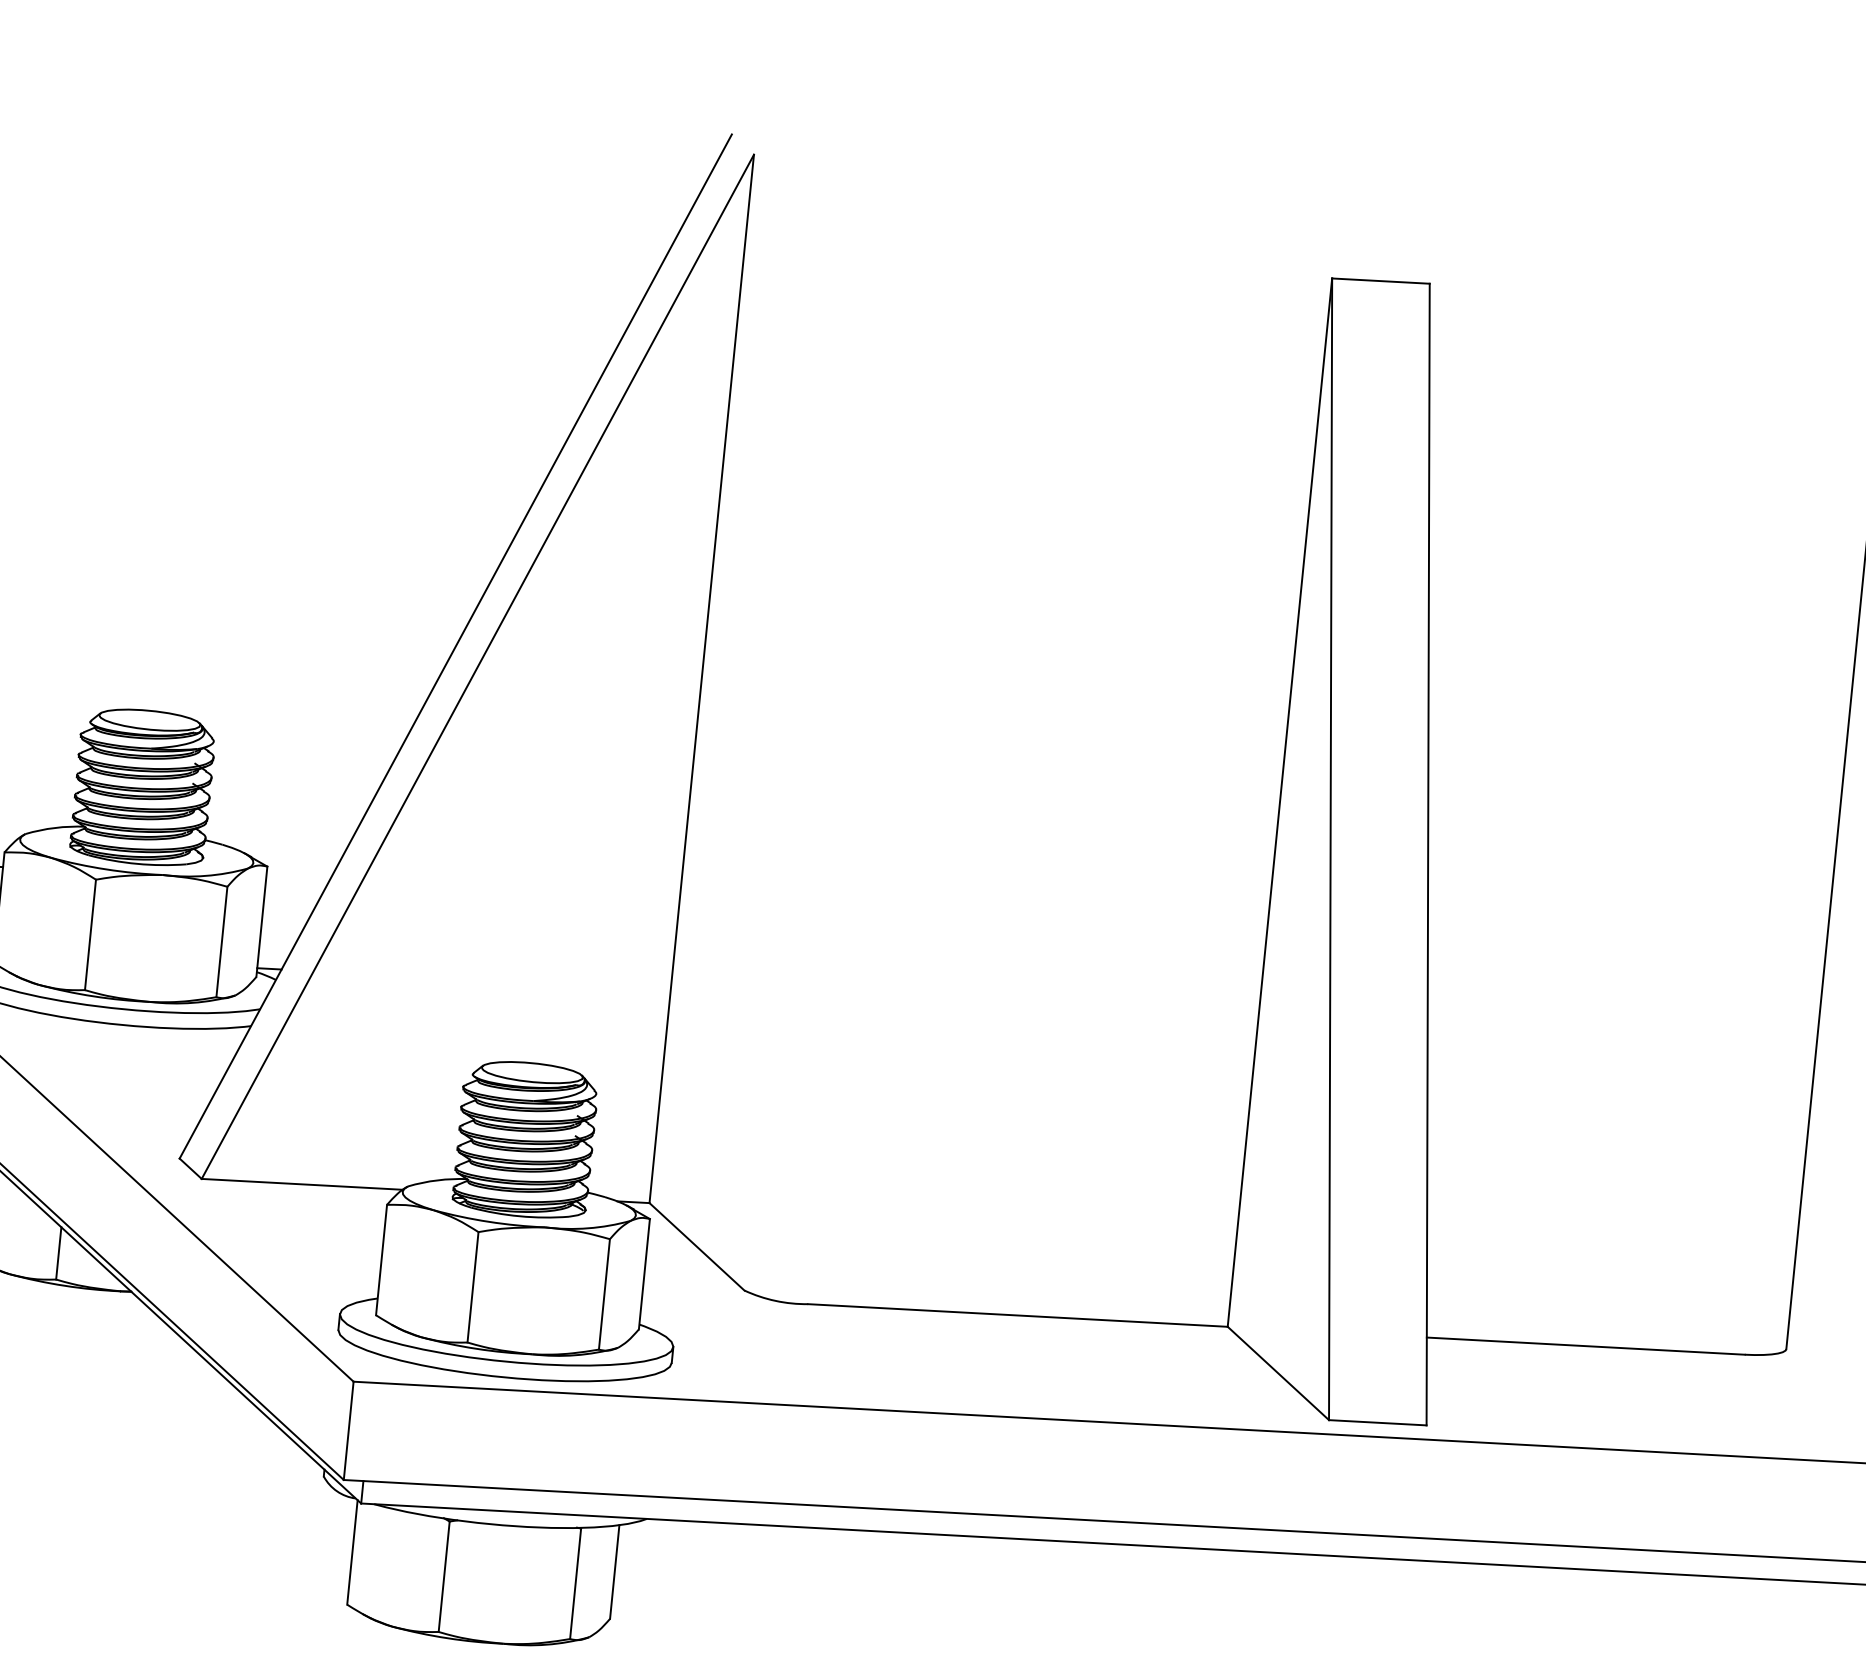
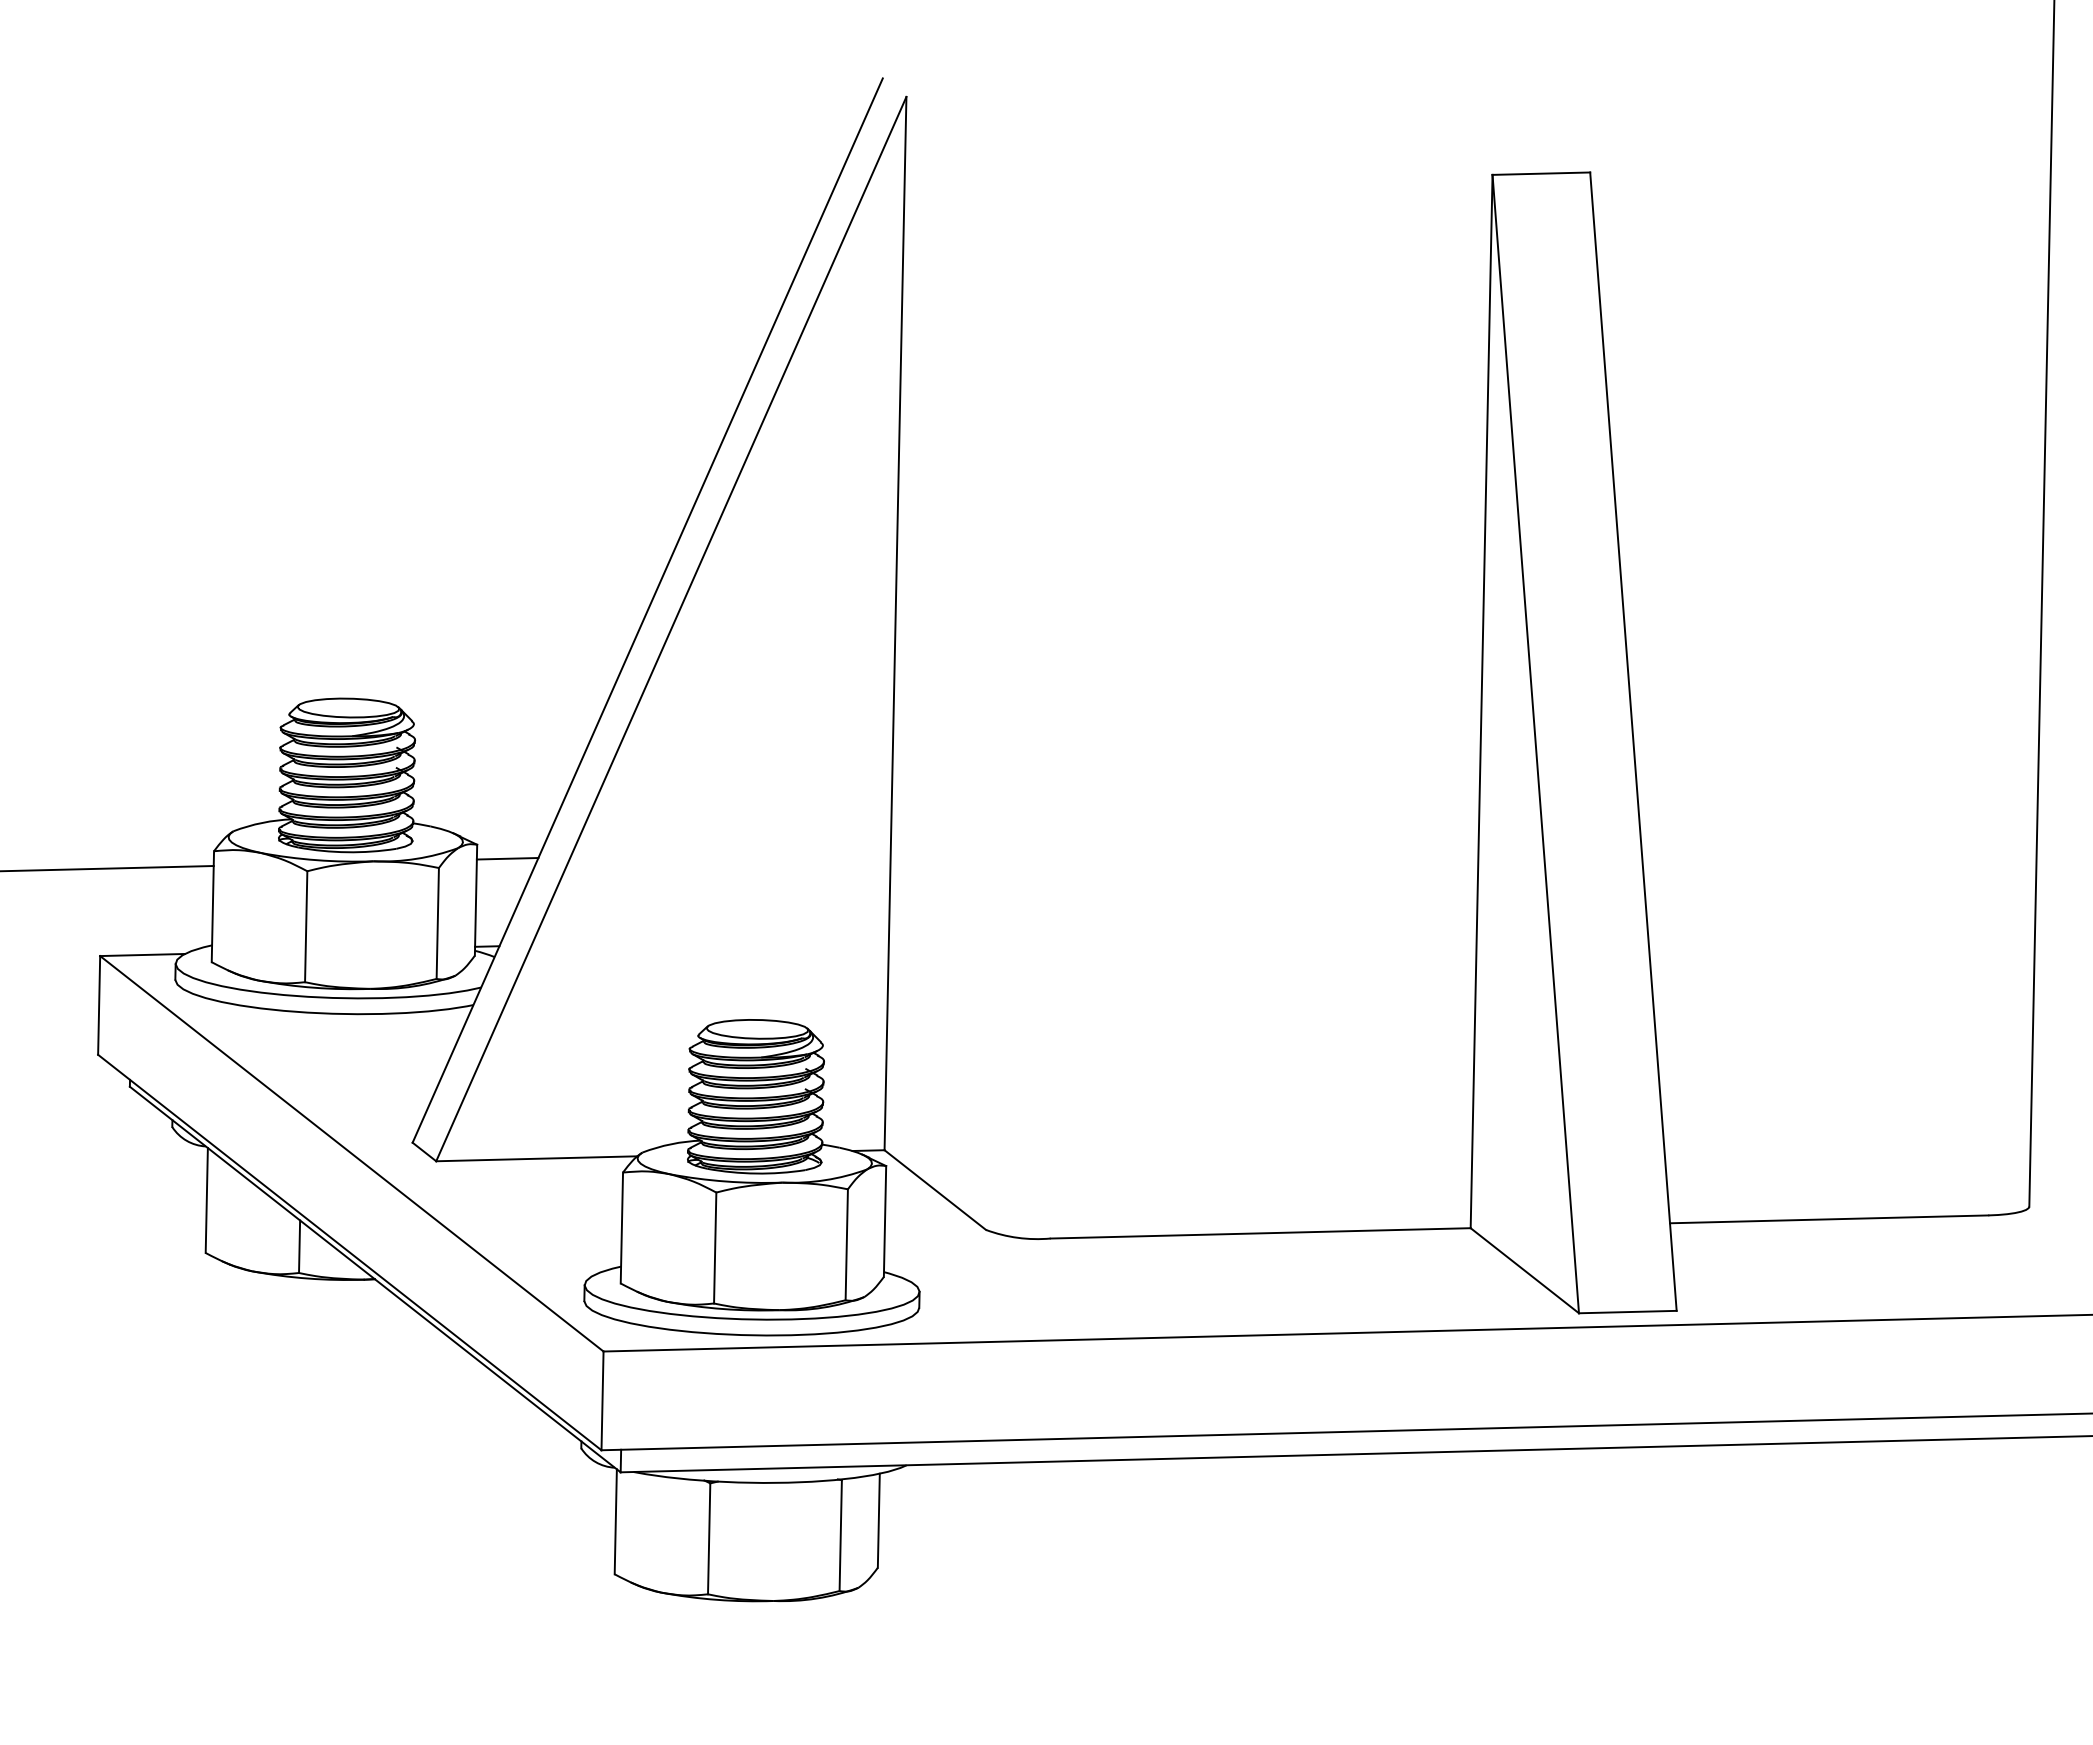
line: (296, 882) -> (507, 858), added

